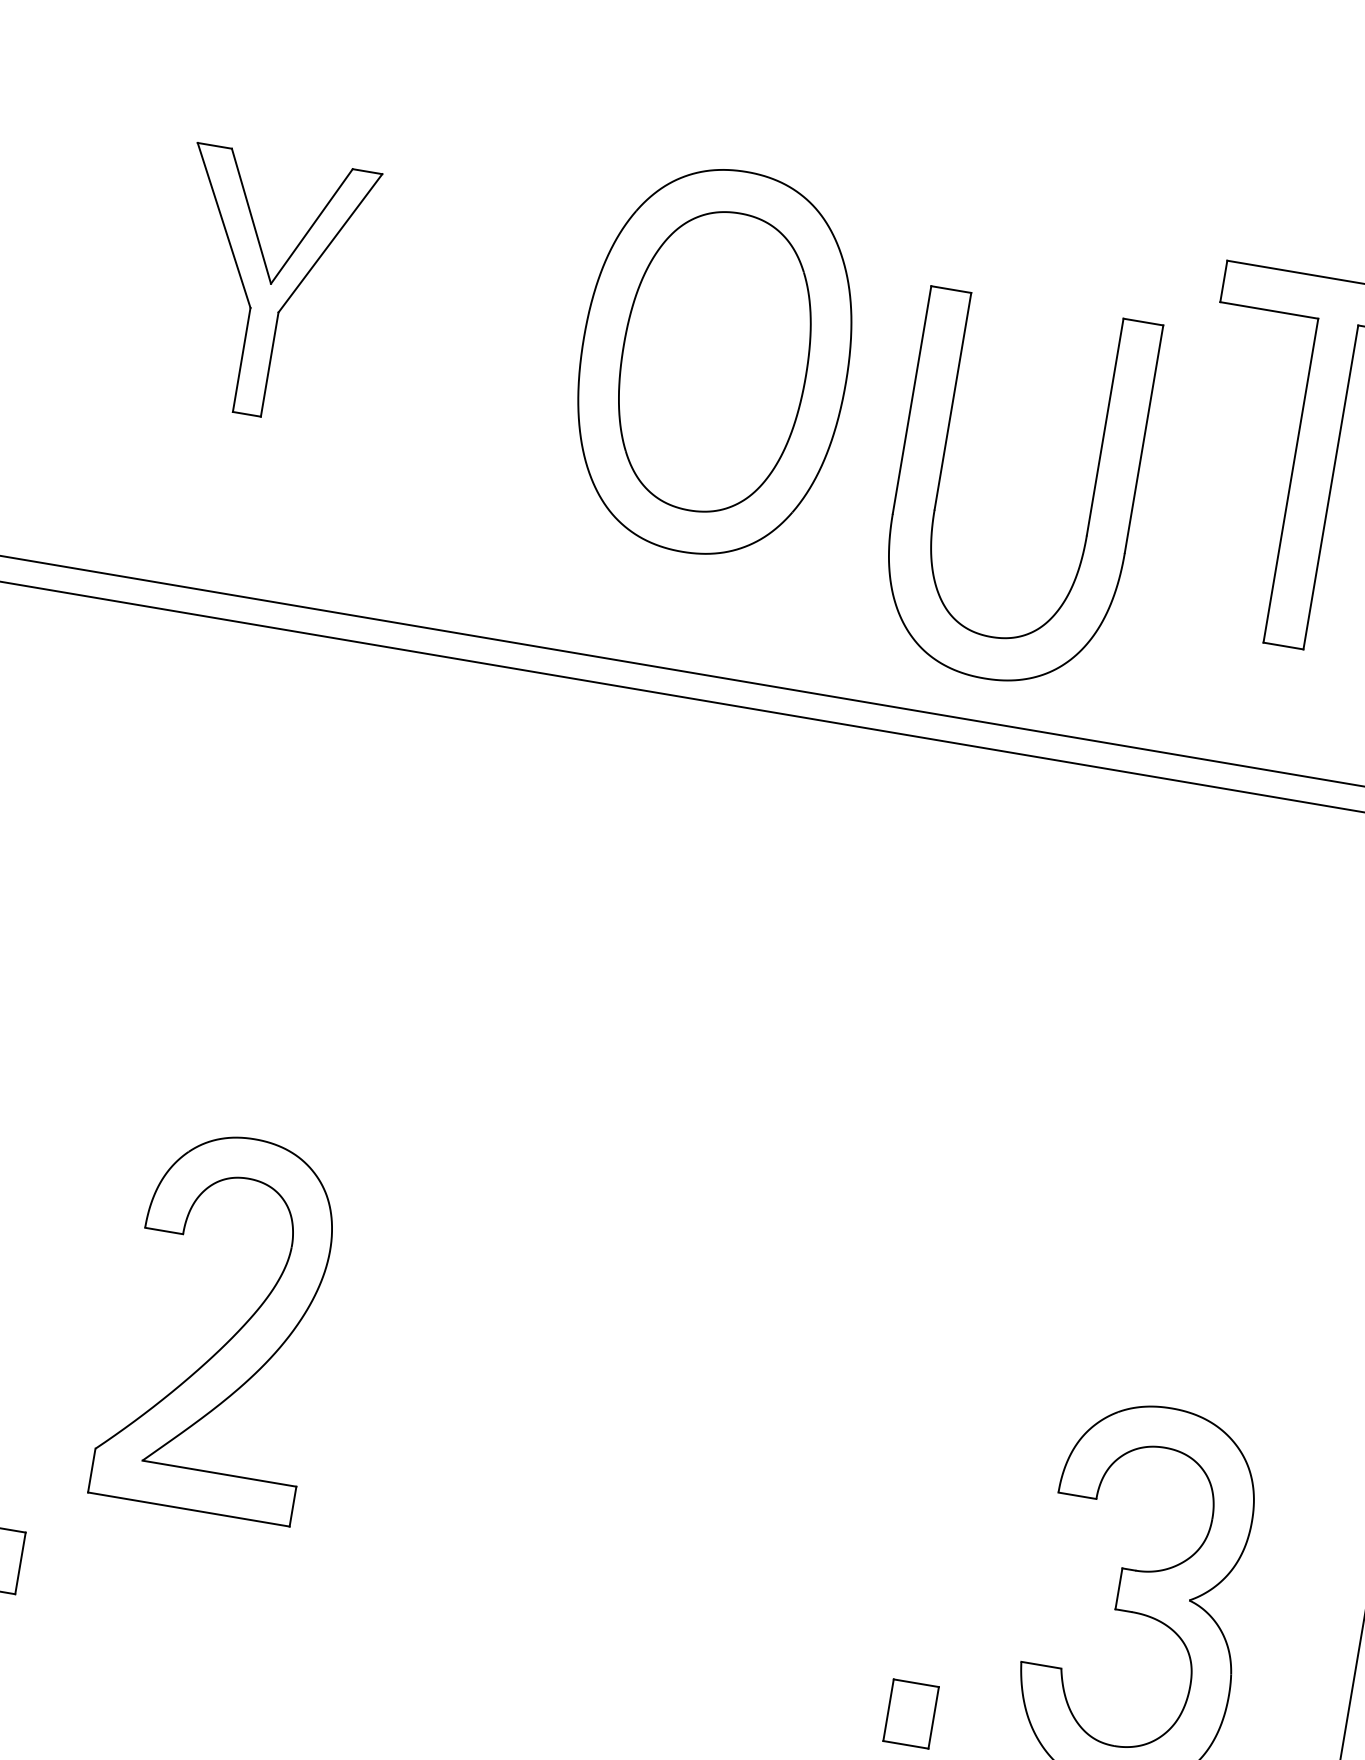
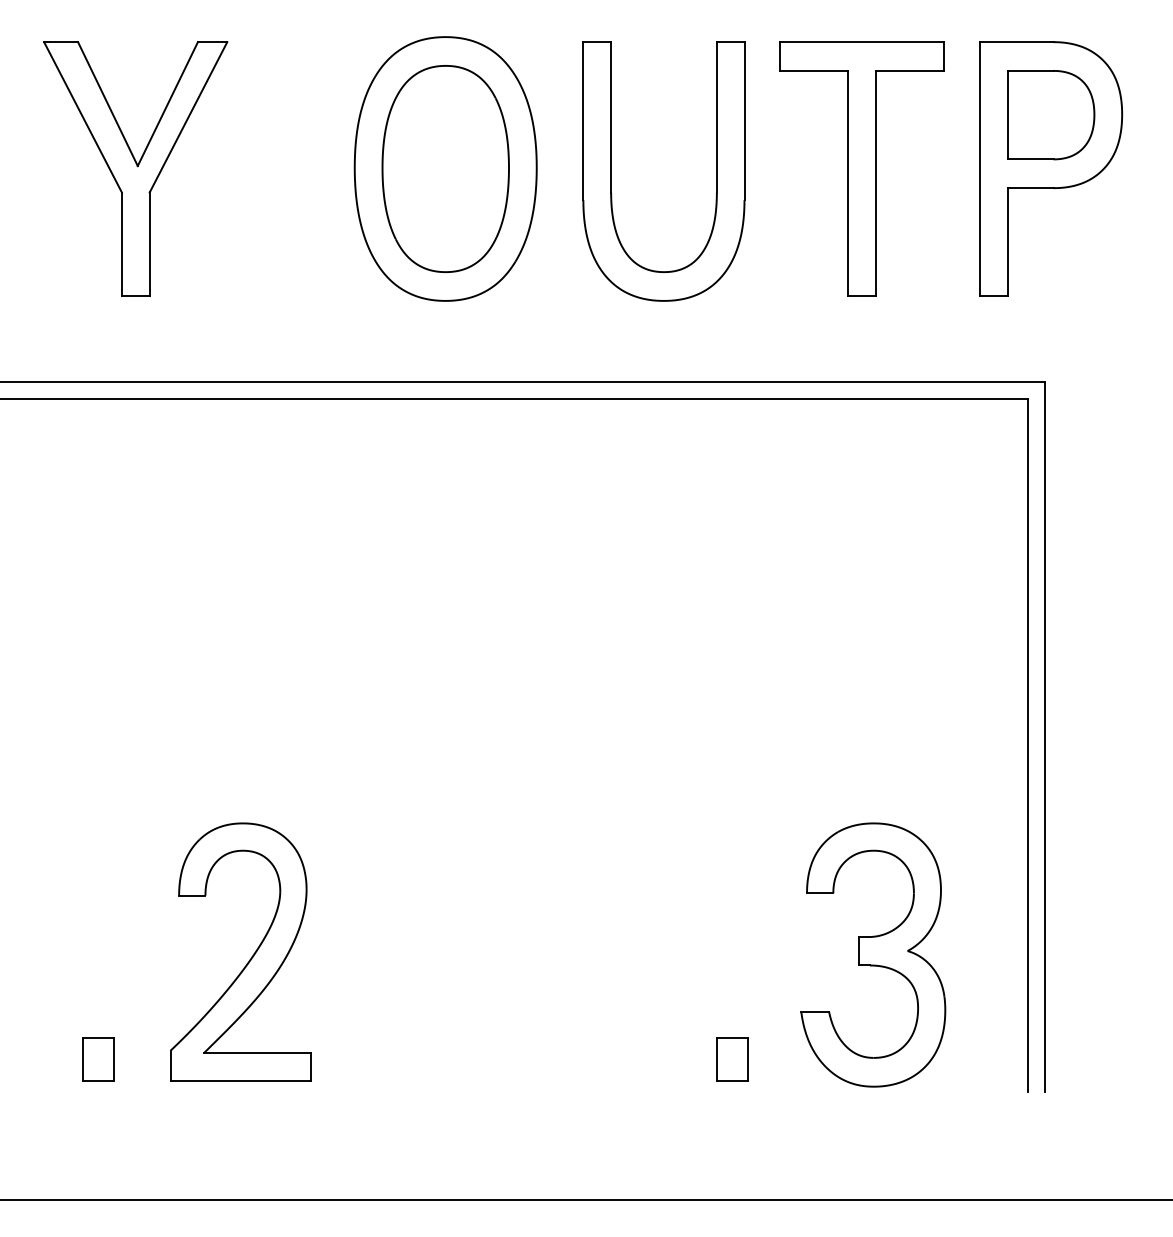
part: (268, 285) -> (135, 168), size x1.43
part: (940, 479) -> (611, 171), moved
part: (230, 1336) -> (249, 959), moved

